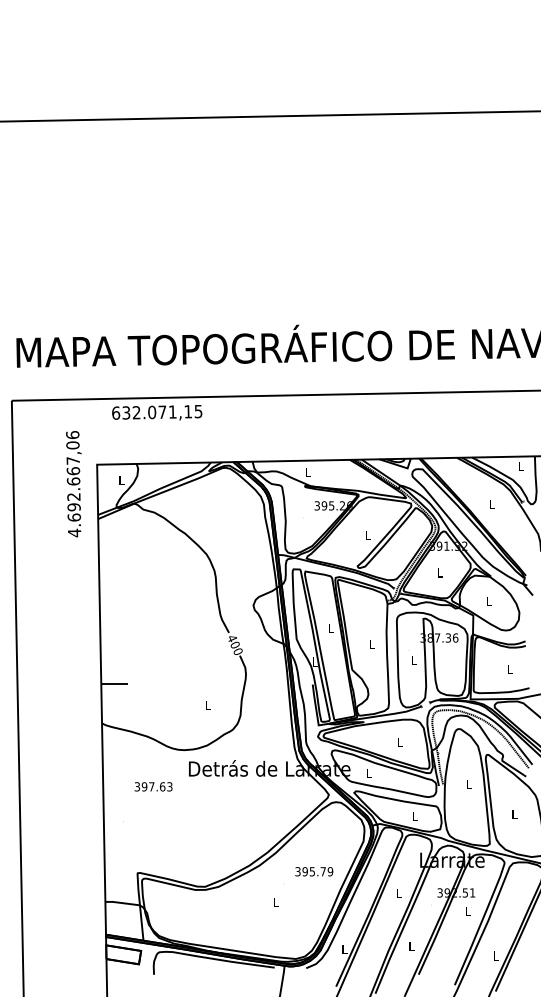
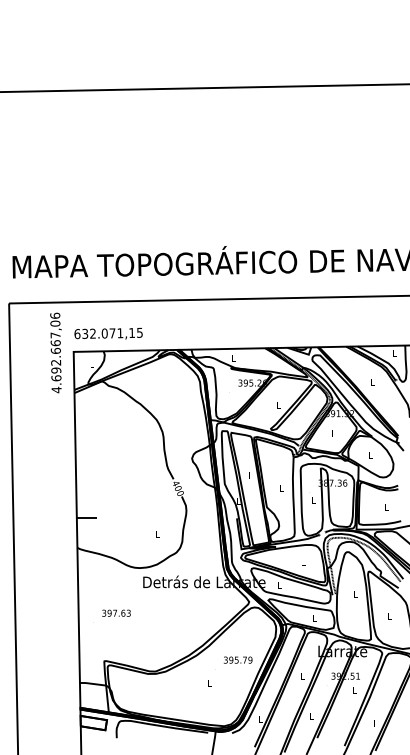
text: (157, 412) -> (108, 333), moved
text: (73, 484) -> (55, 353), moved
text: (153, 786) -> (116, 613), moved

